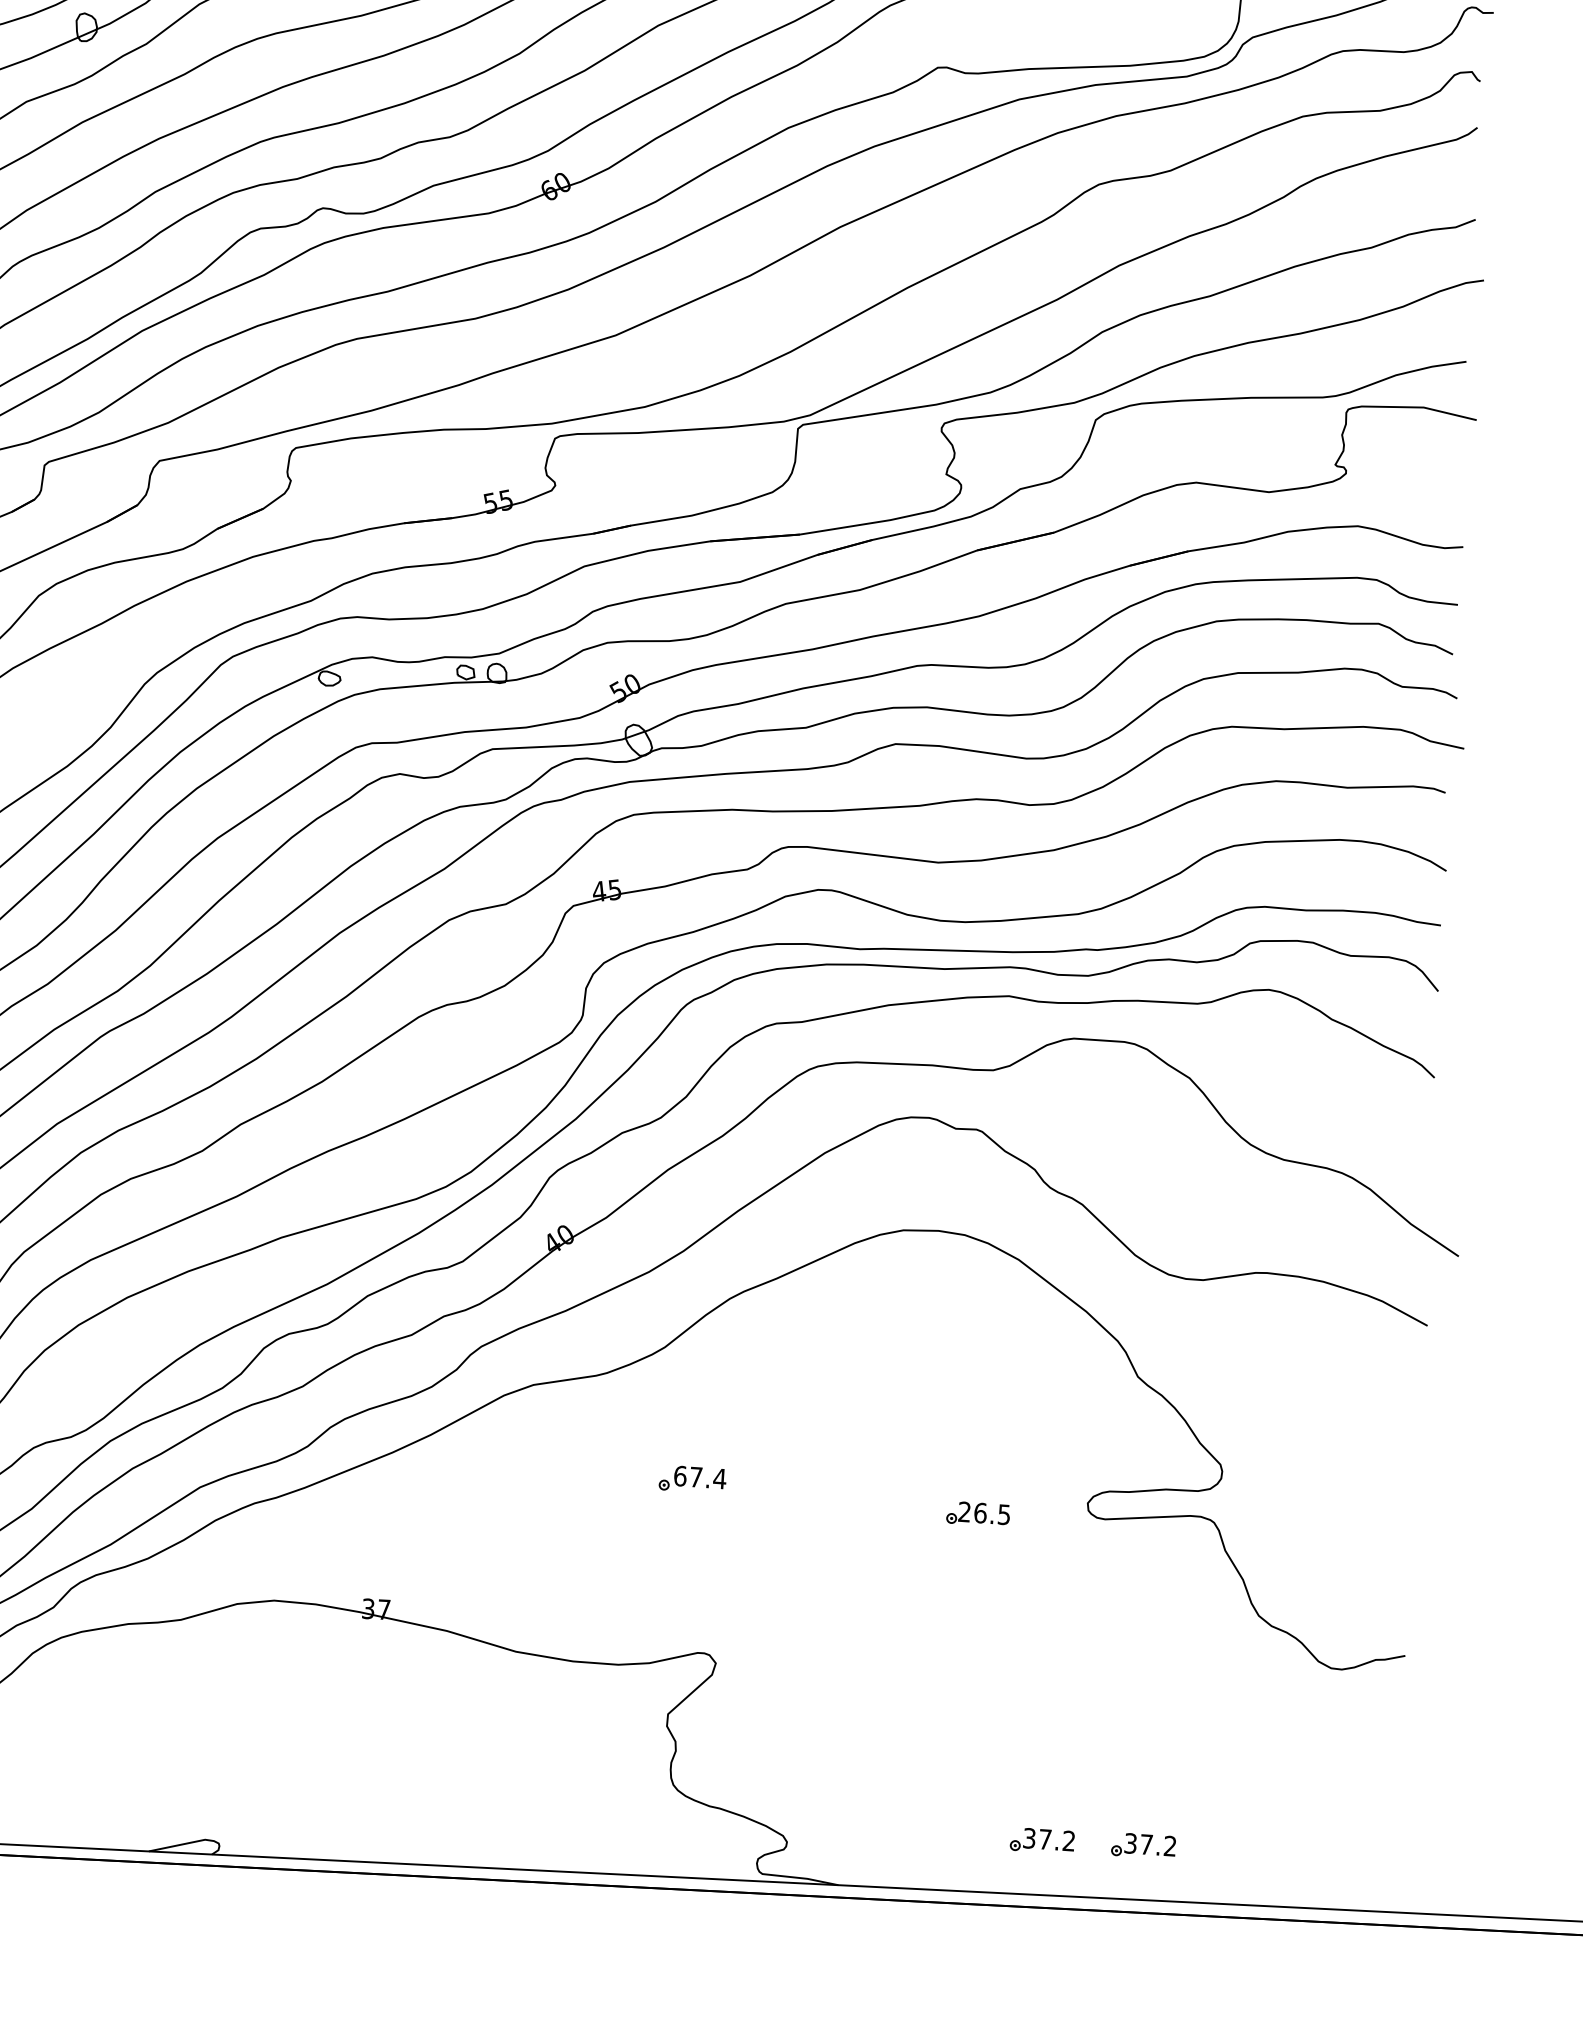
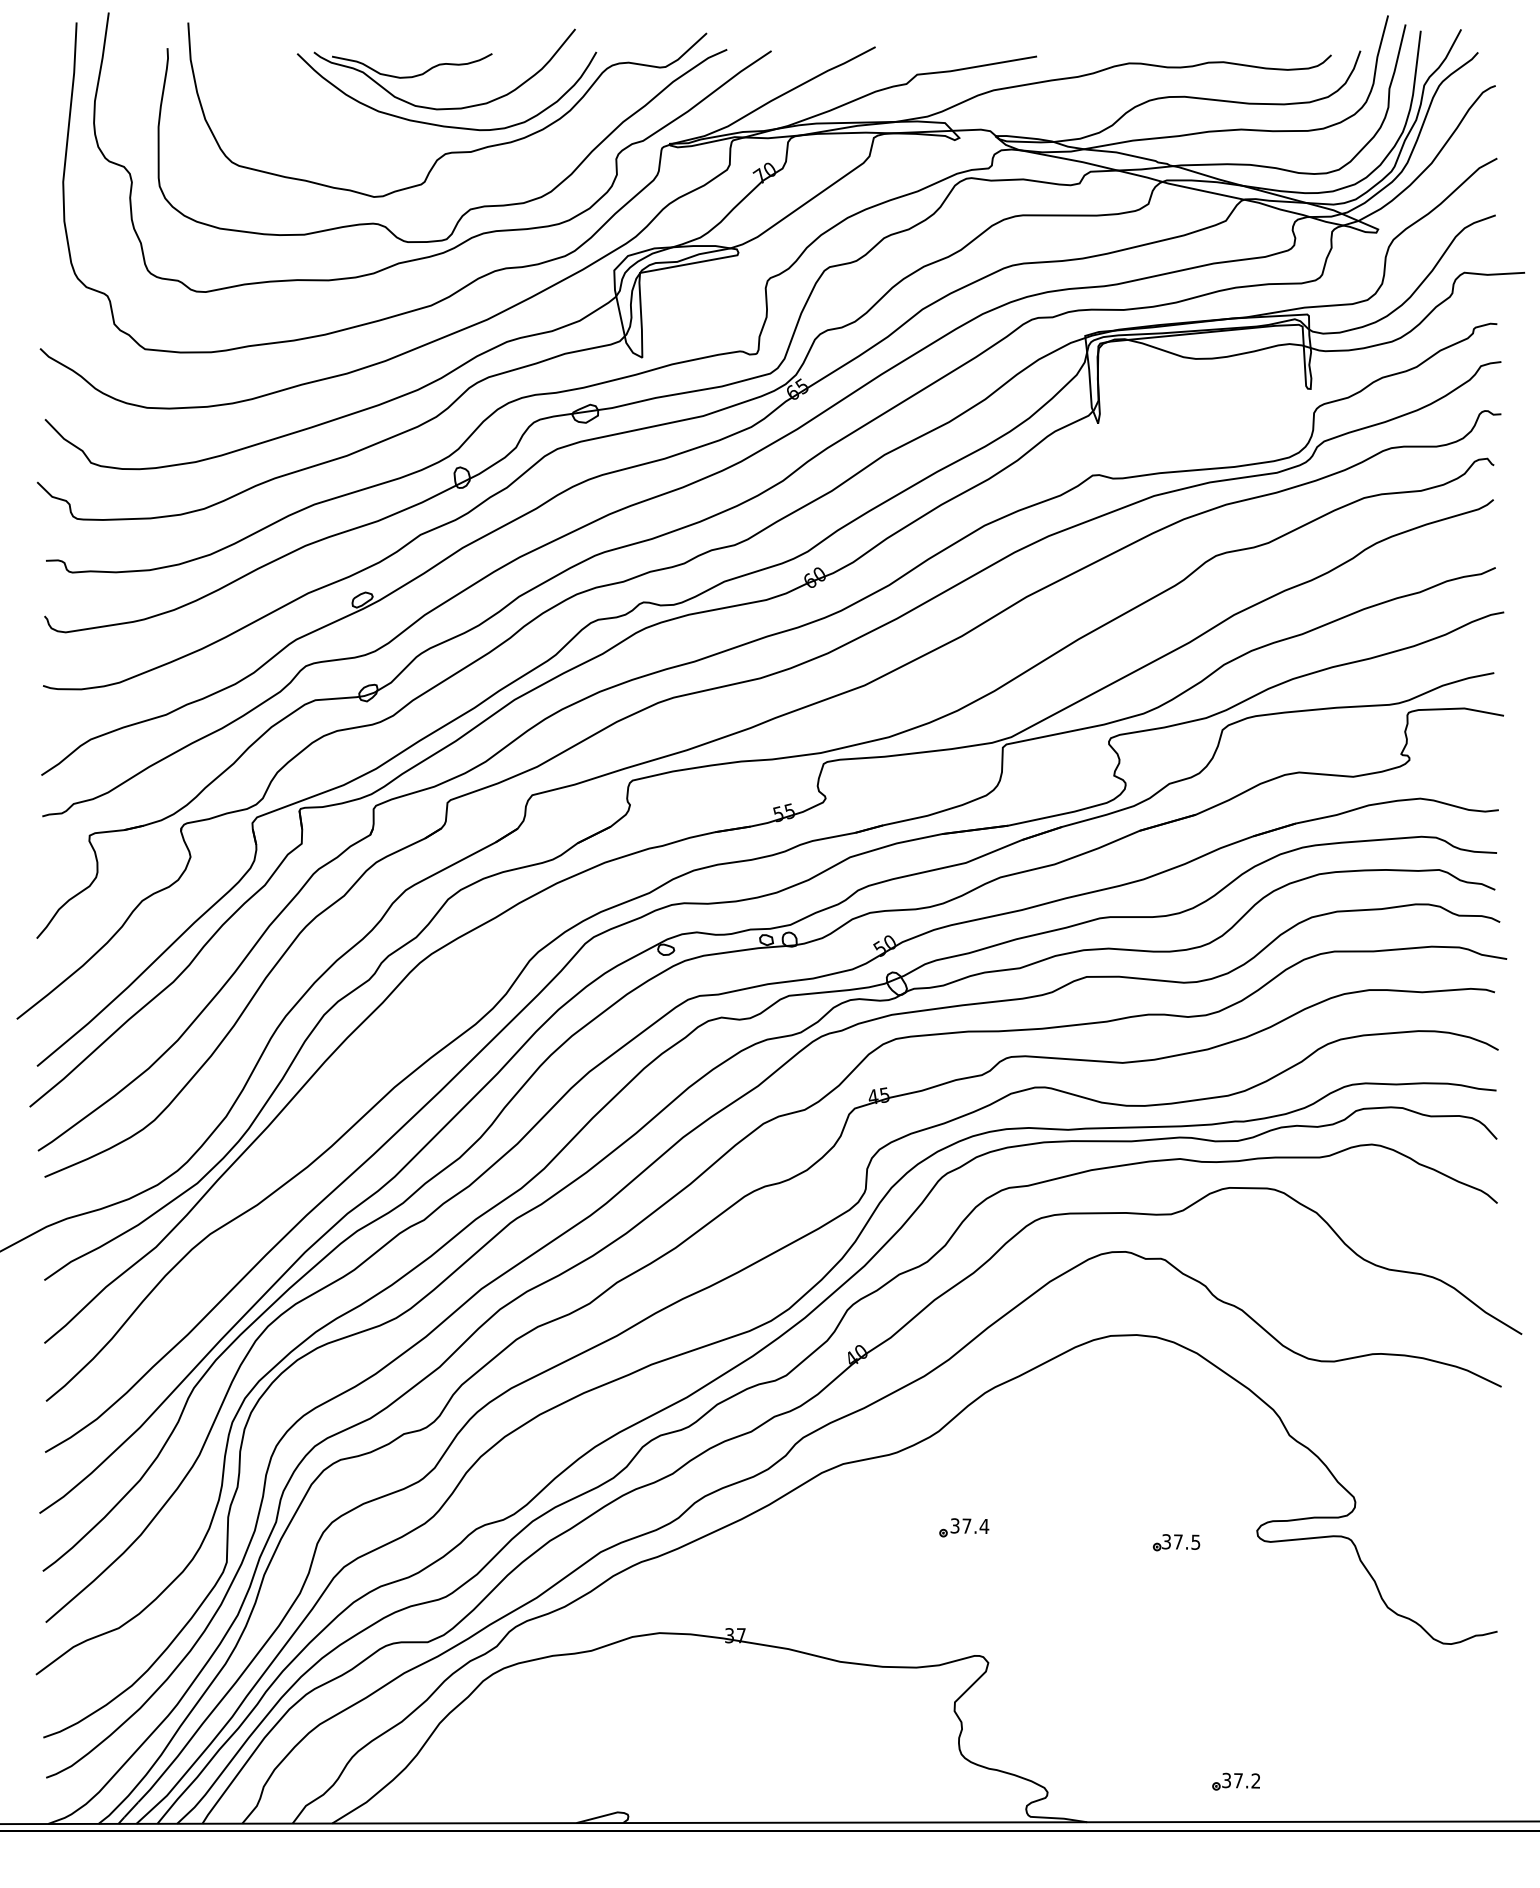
text: (679, 1475) -> (954, 1525), 67.4 -> 37.4
text: (972, 1512) -> (1172, 1541), 26.5 -> 37.5
part: (1142, 1845) -> (1310, 1781), removed

